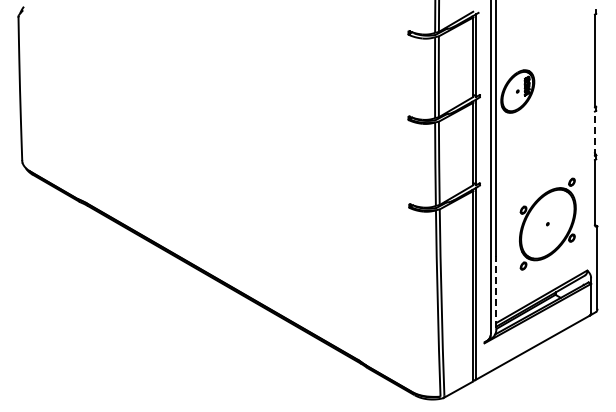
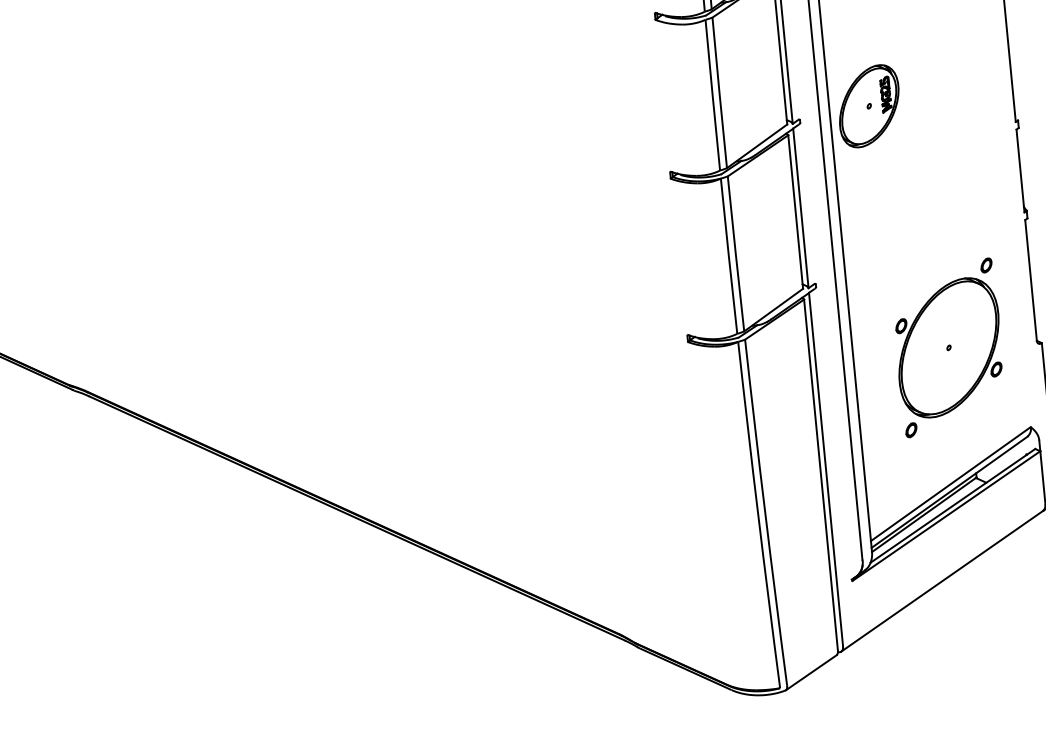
line: (594, 133) -> (1019, 170), dashed -> solid
line: (496, 291) -> (865, 482), dashed -> solid

